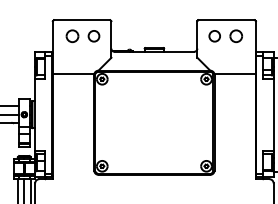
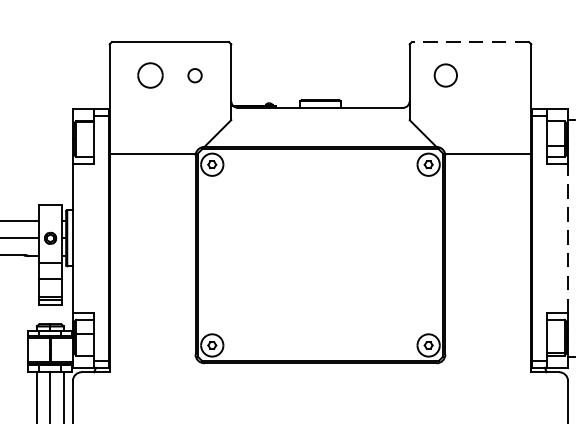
line: (226, 20) -> (470, 42), solid -> dashed
circle: (93, 36) -> (194, 75), size x0.6
part: (235, 36) -> (488, 75), removed
line: (273, 114) -> (567, 237), solid -> dashed

